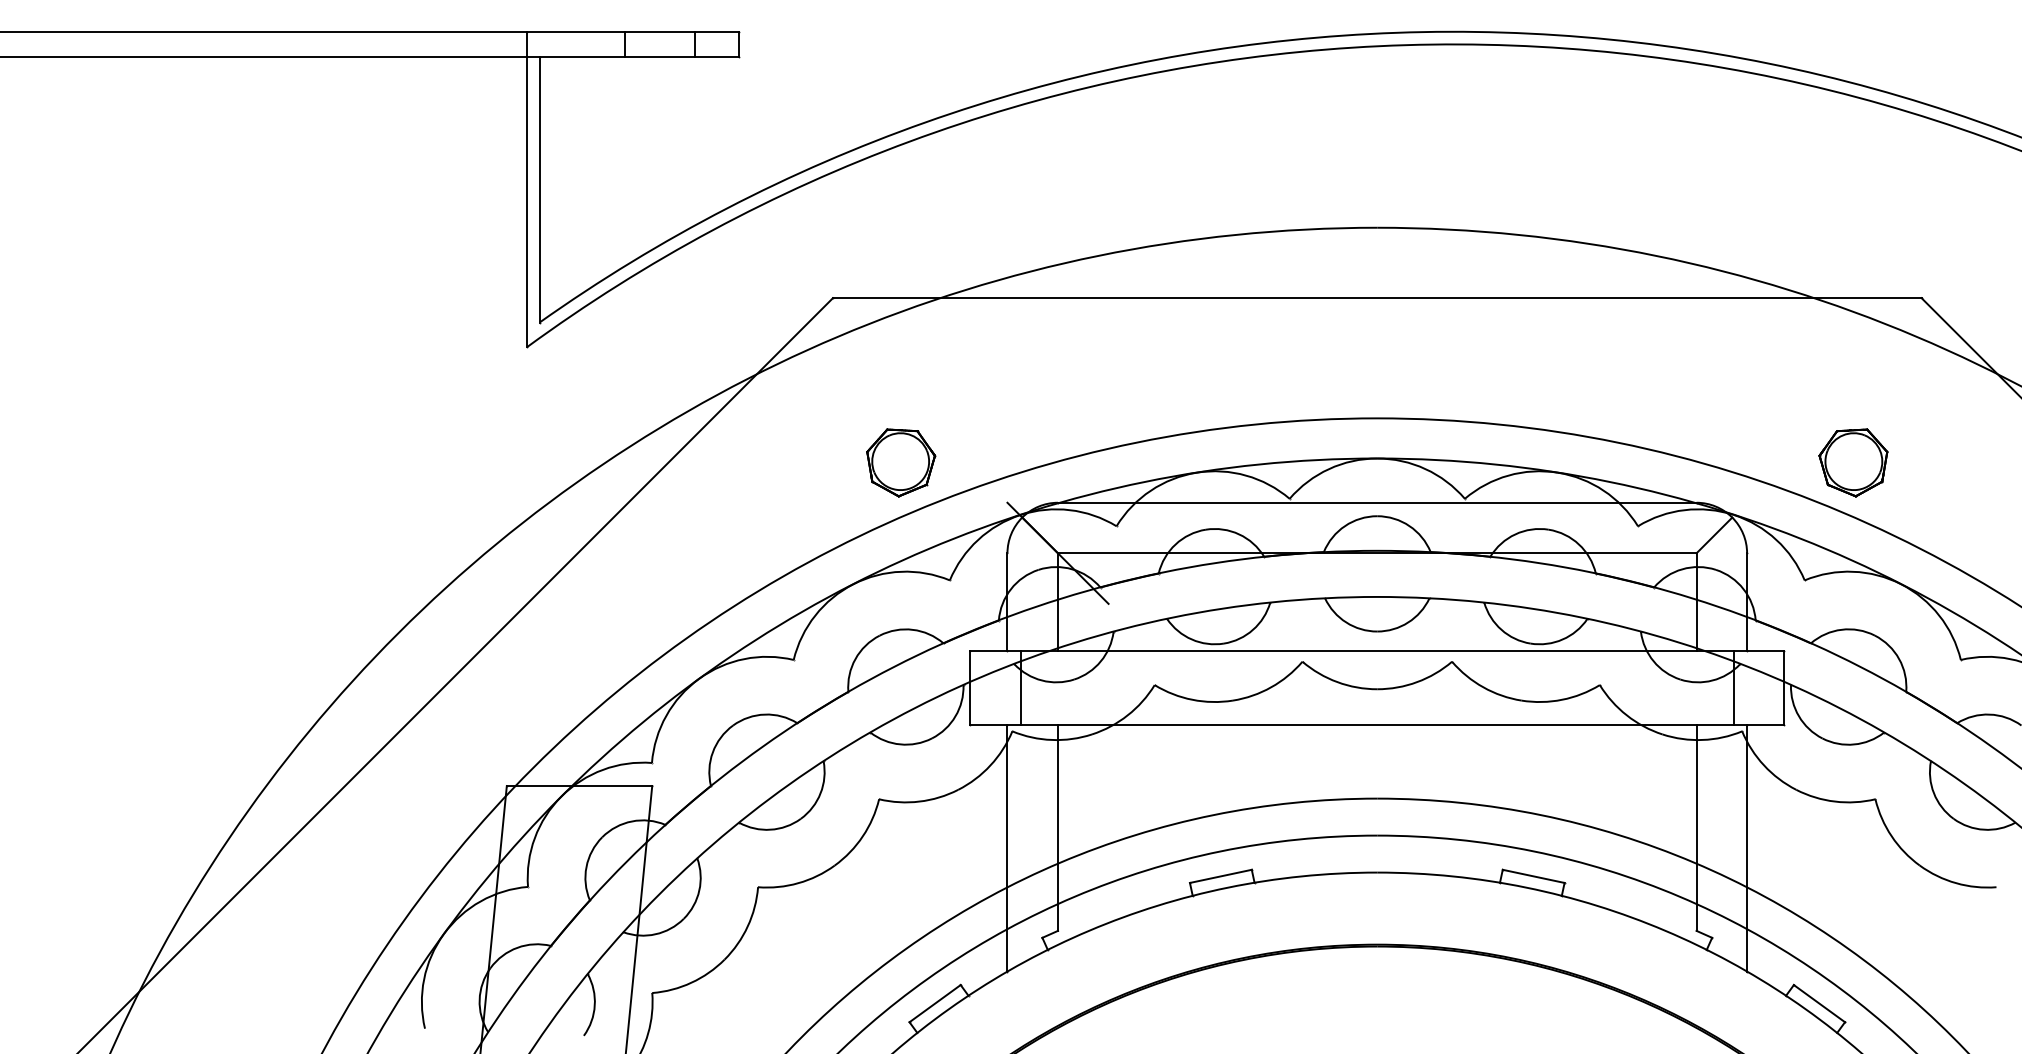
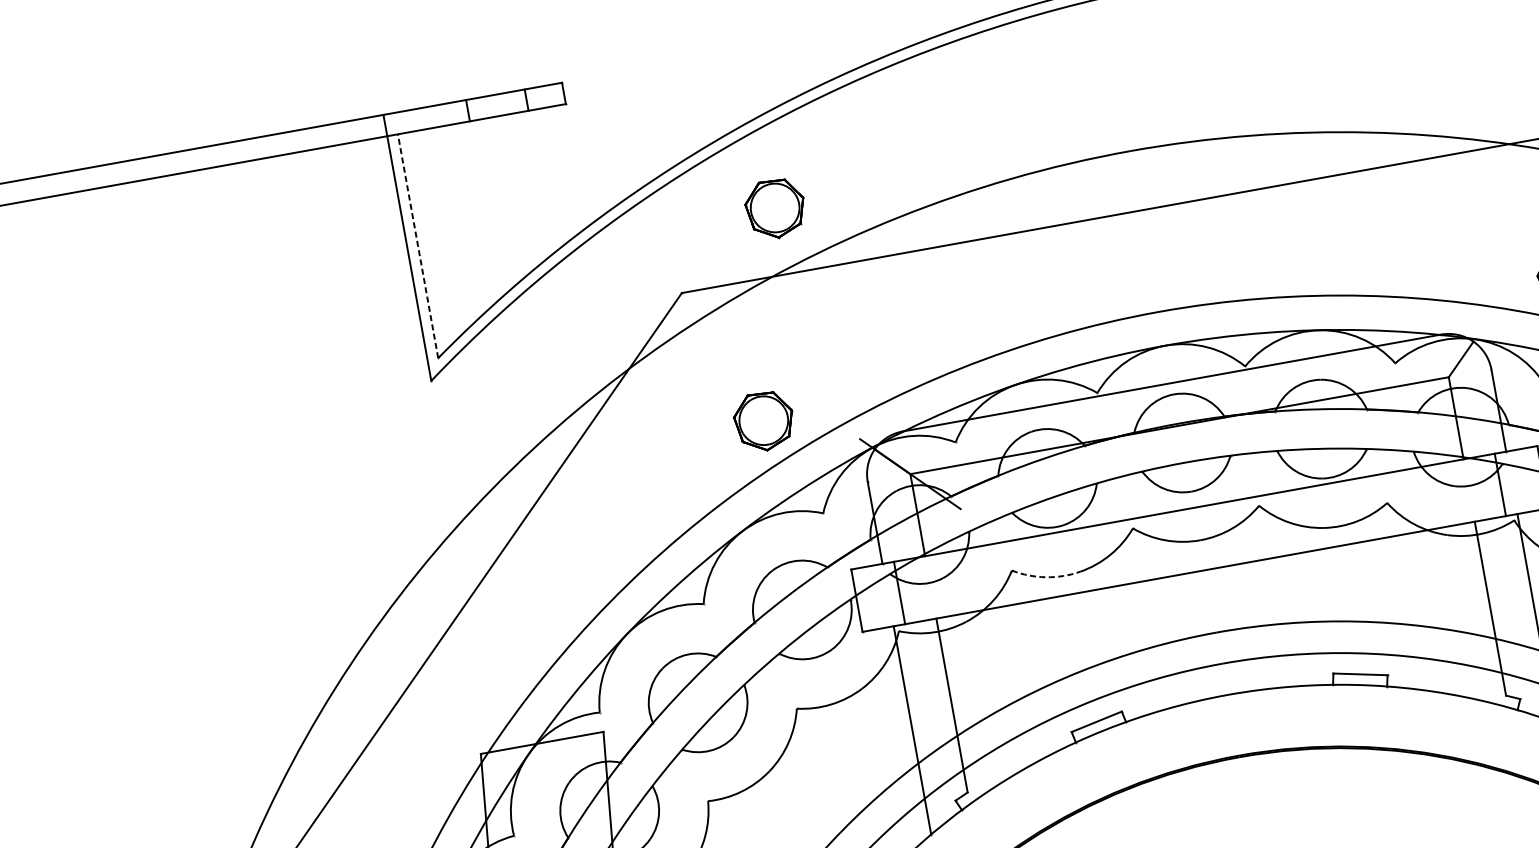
line: (539, 189) -> (417, 246), solid -> dashed
part: (958, 220) -> (775, 208), added
arc: (1192, 699) -> (1045, 576), solid -> dashed

